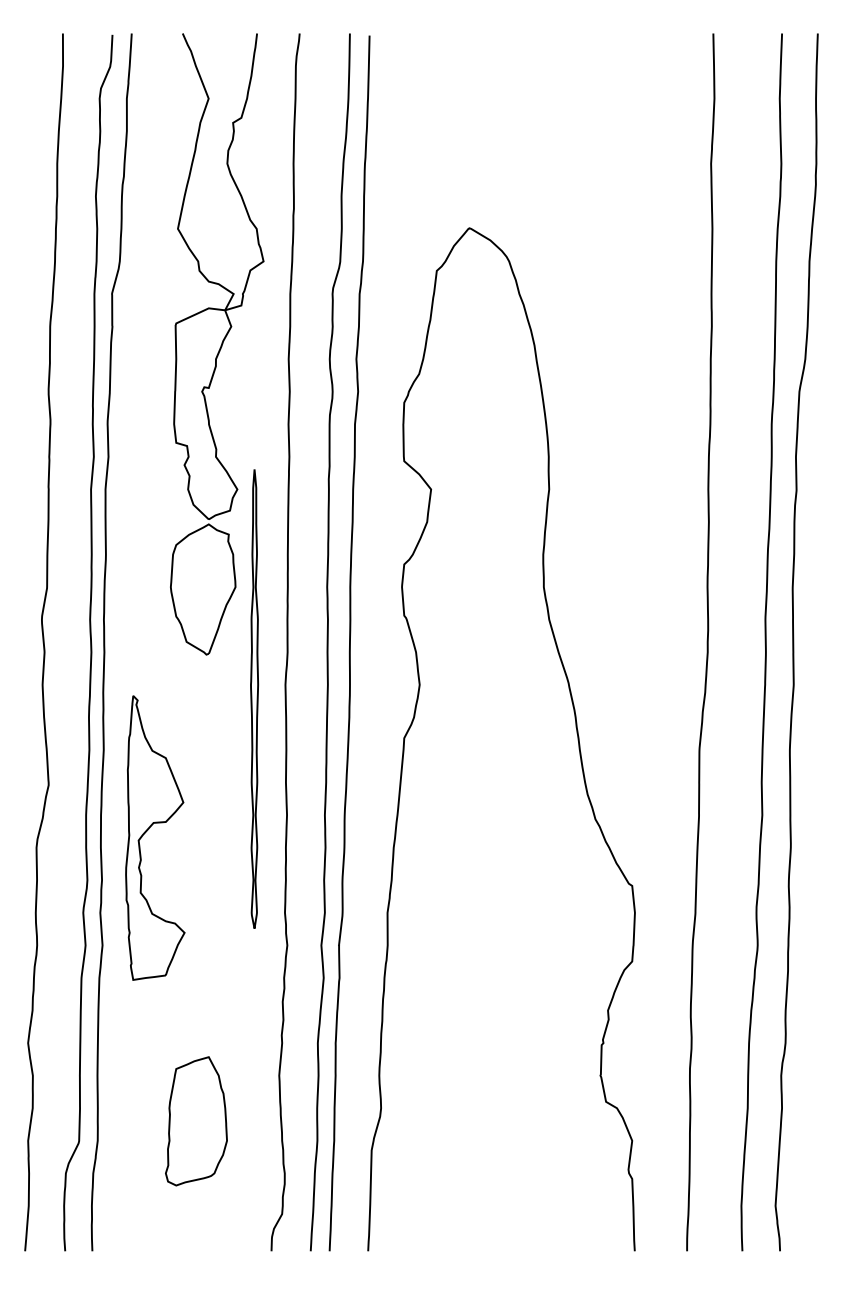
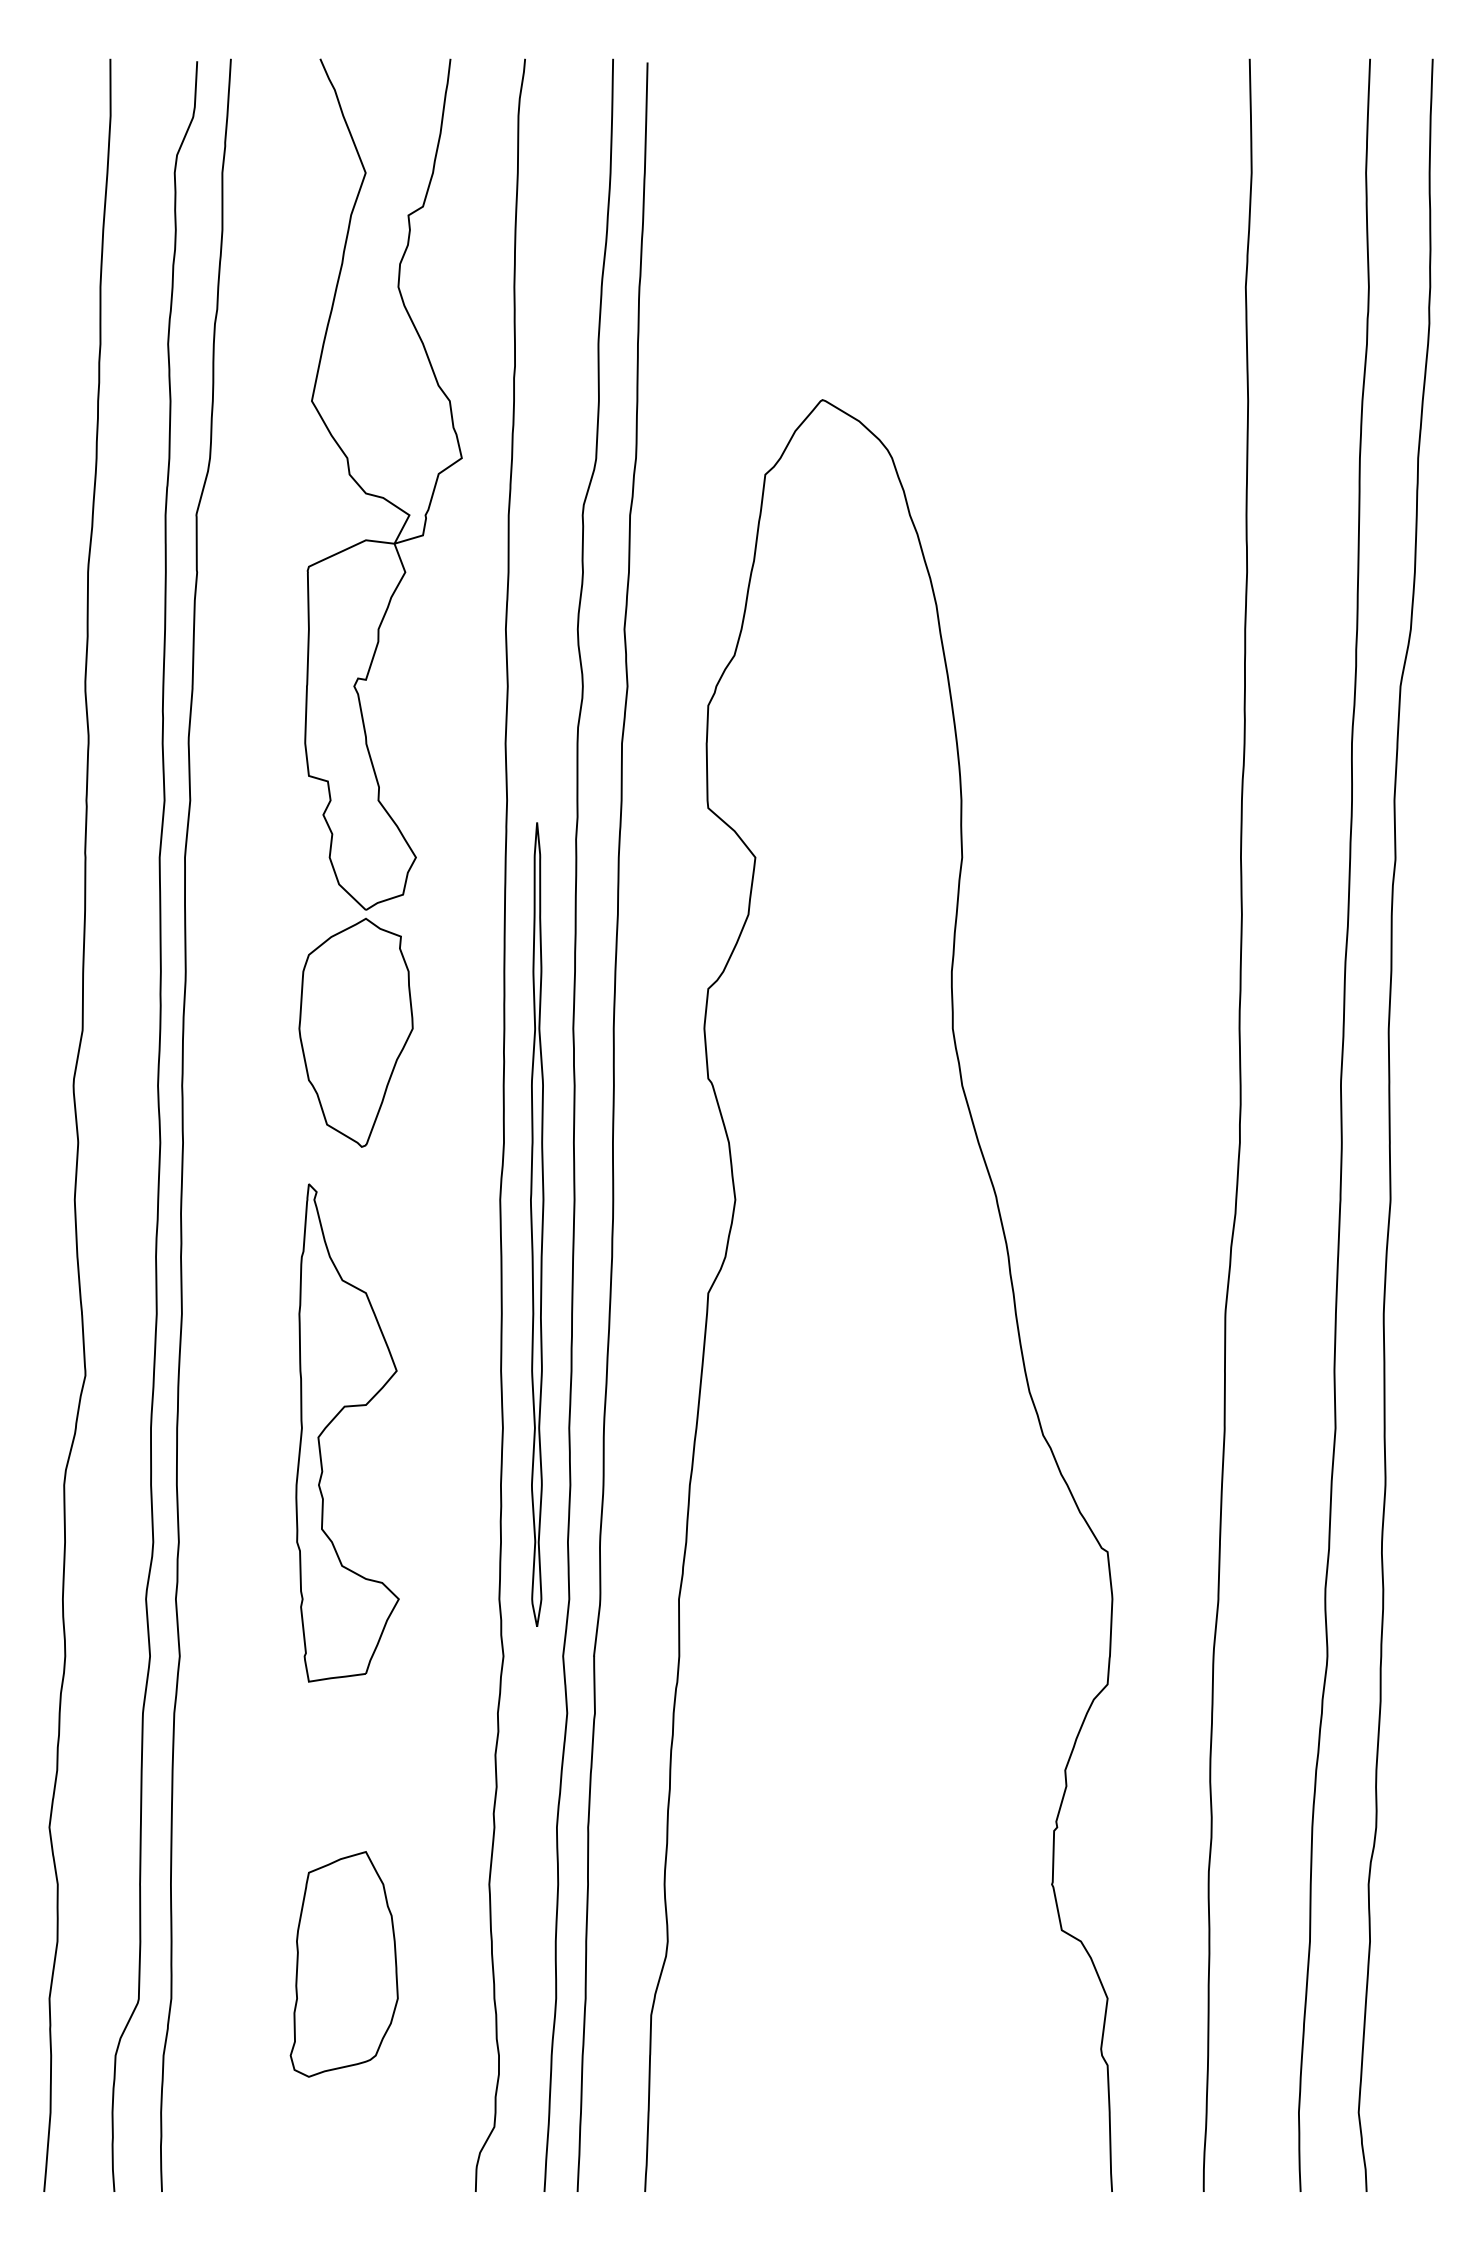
part: (254, 698) -> (537, 1223), moved
part: (148, 830) -> (335, 1419), moved

